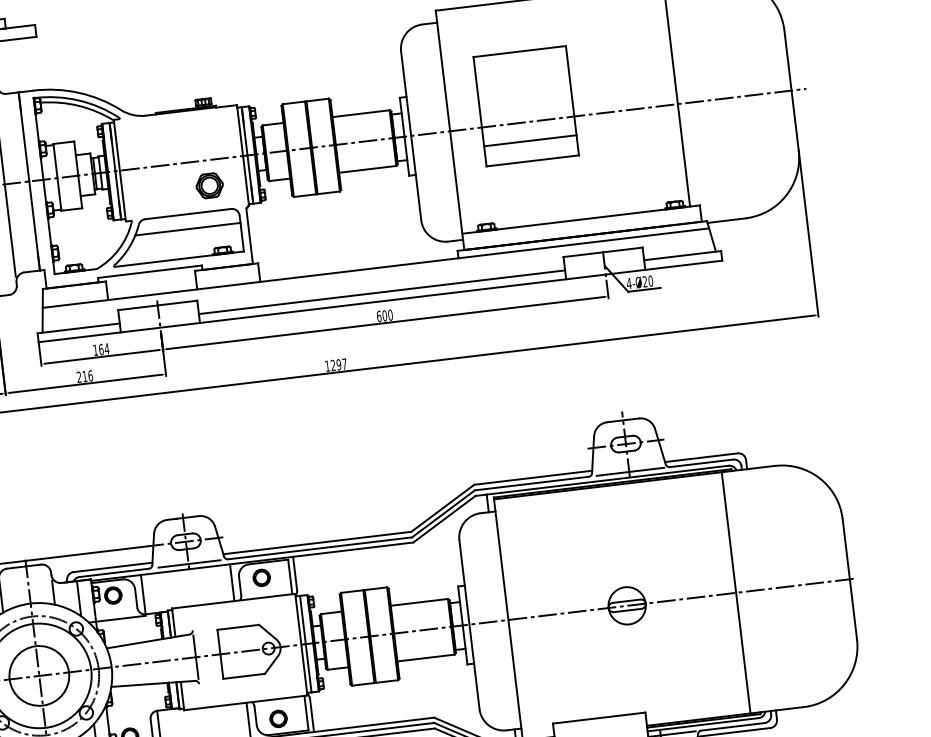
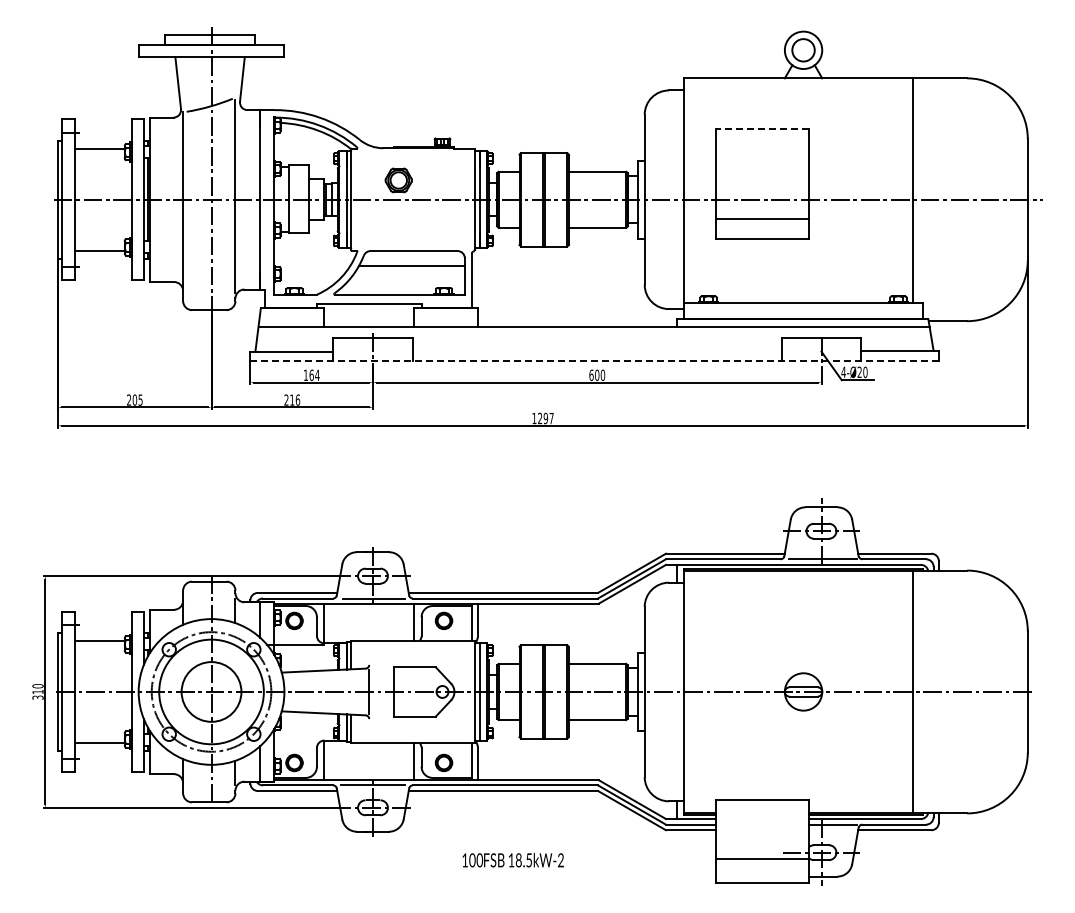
line: (519, 51) -> (762, 128), solid -> dashed
part: (209, 185) -> (398, 180), moved
line: (381, 292) -> (596, 351), removed
line: (381, 301) -> (595, 360), solid -> dashed

